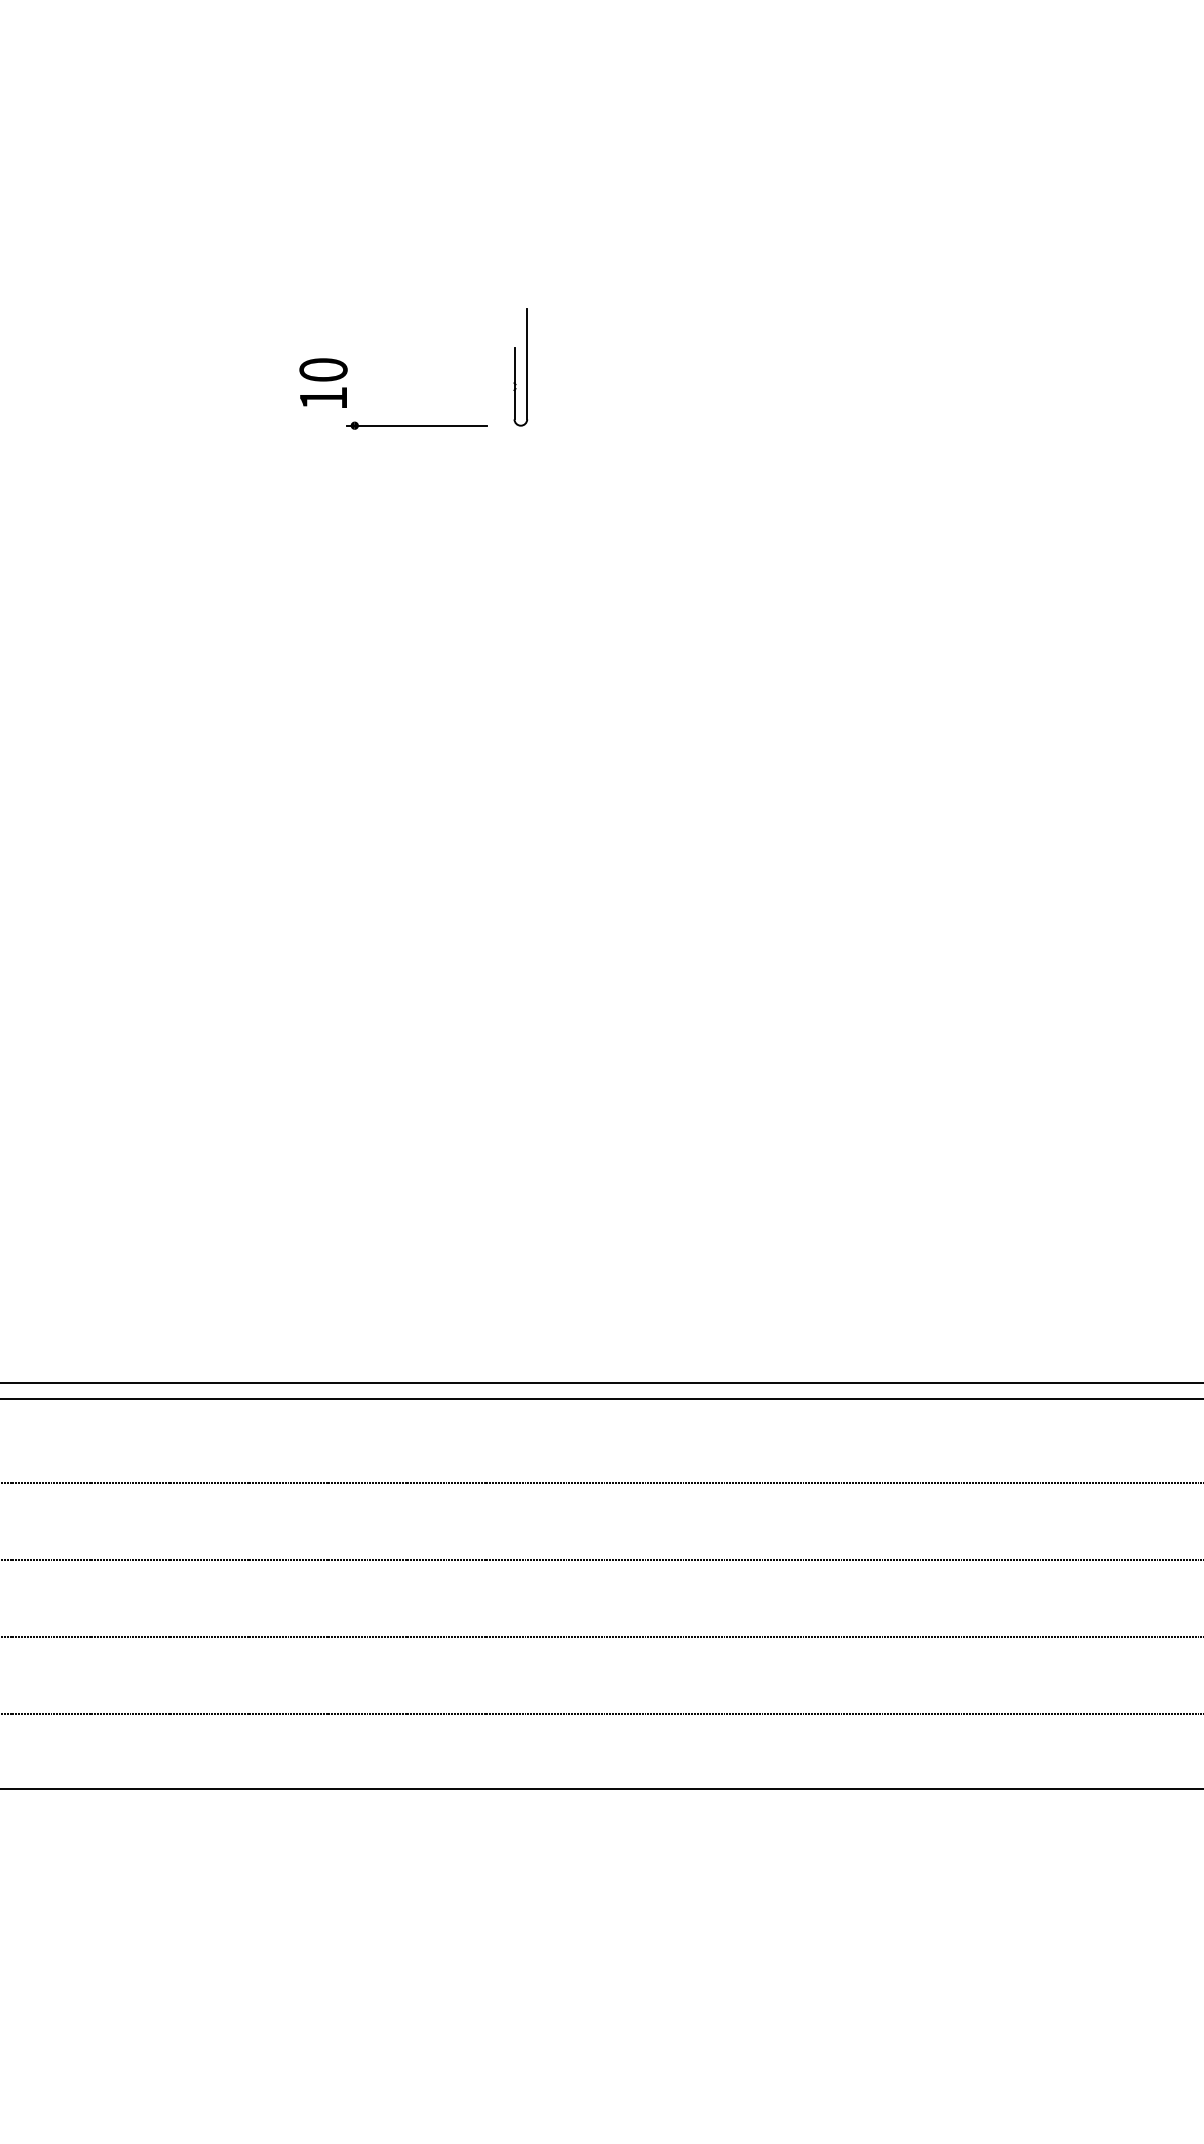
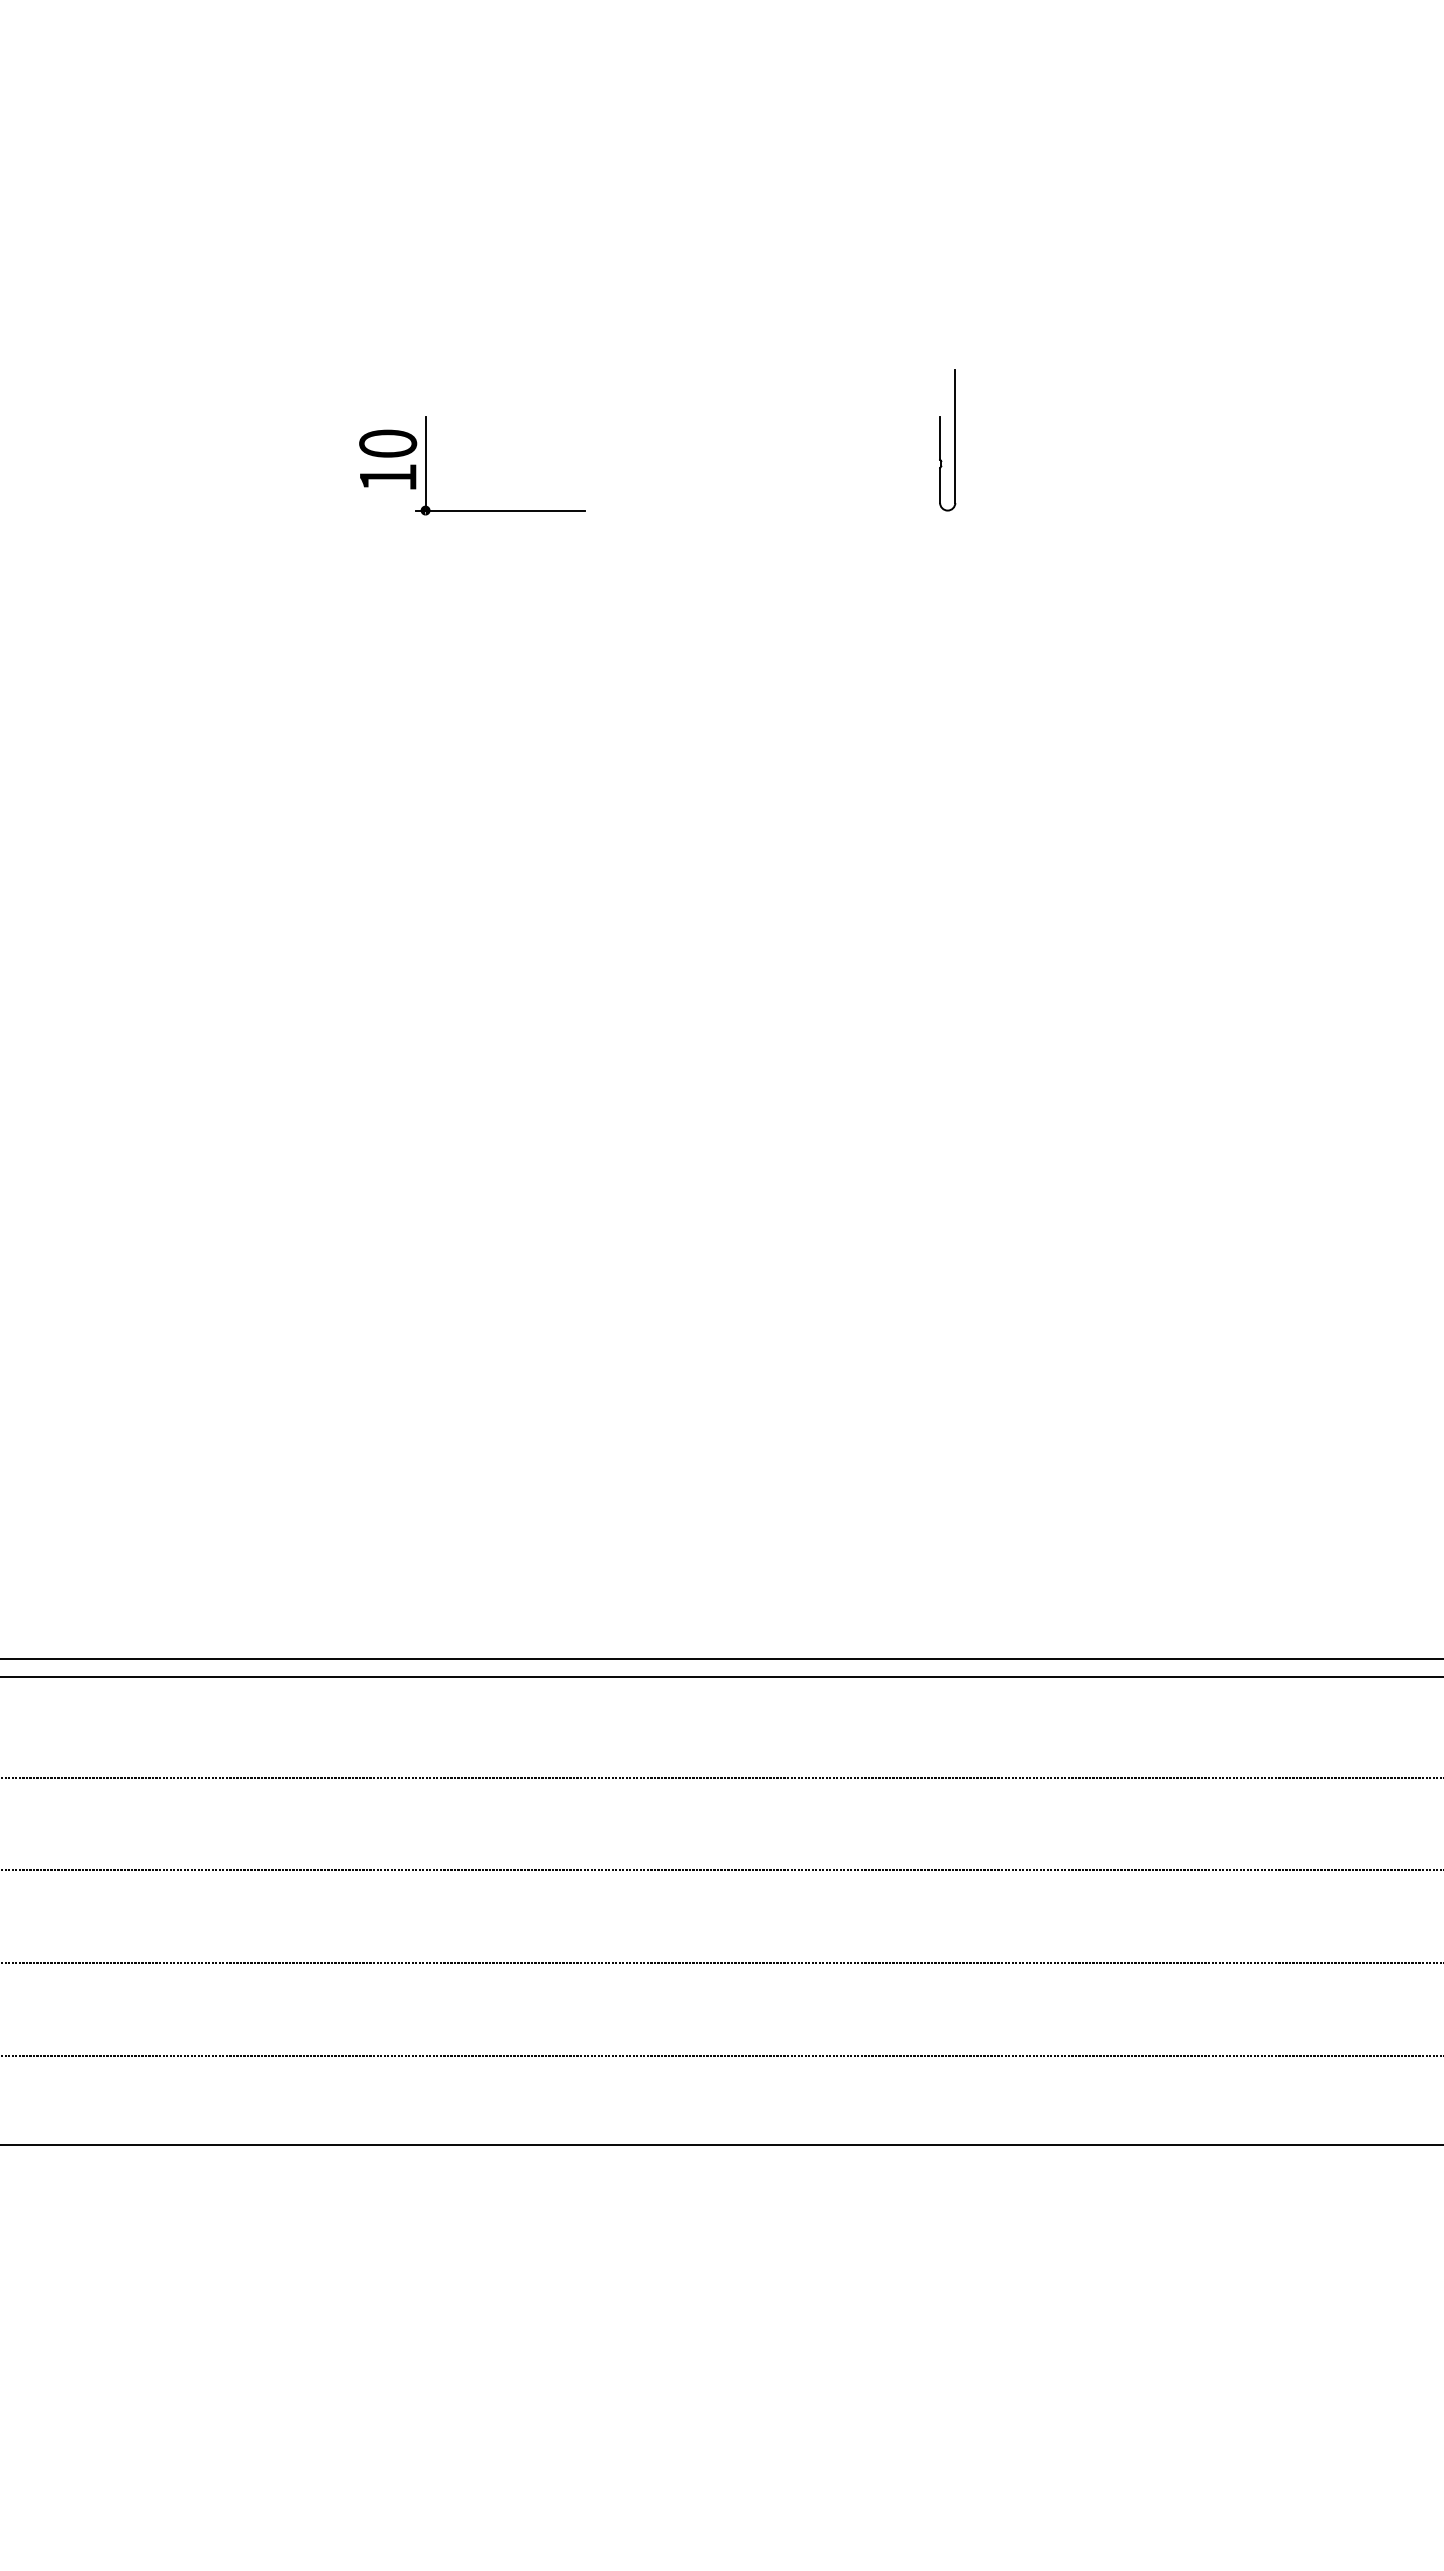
part: (514, 367) -> (940, 440), moved
line: (354, 386) -> (425, 463), added

